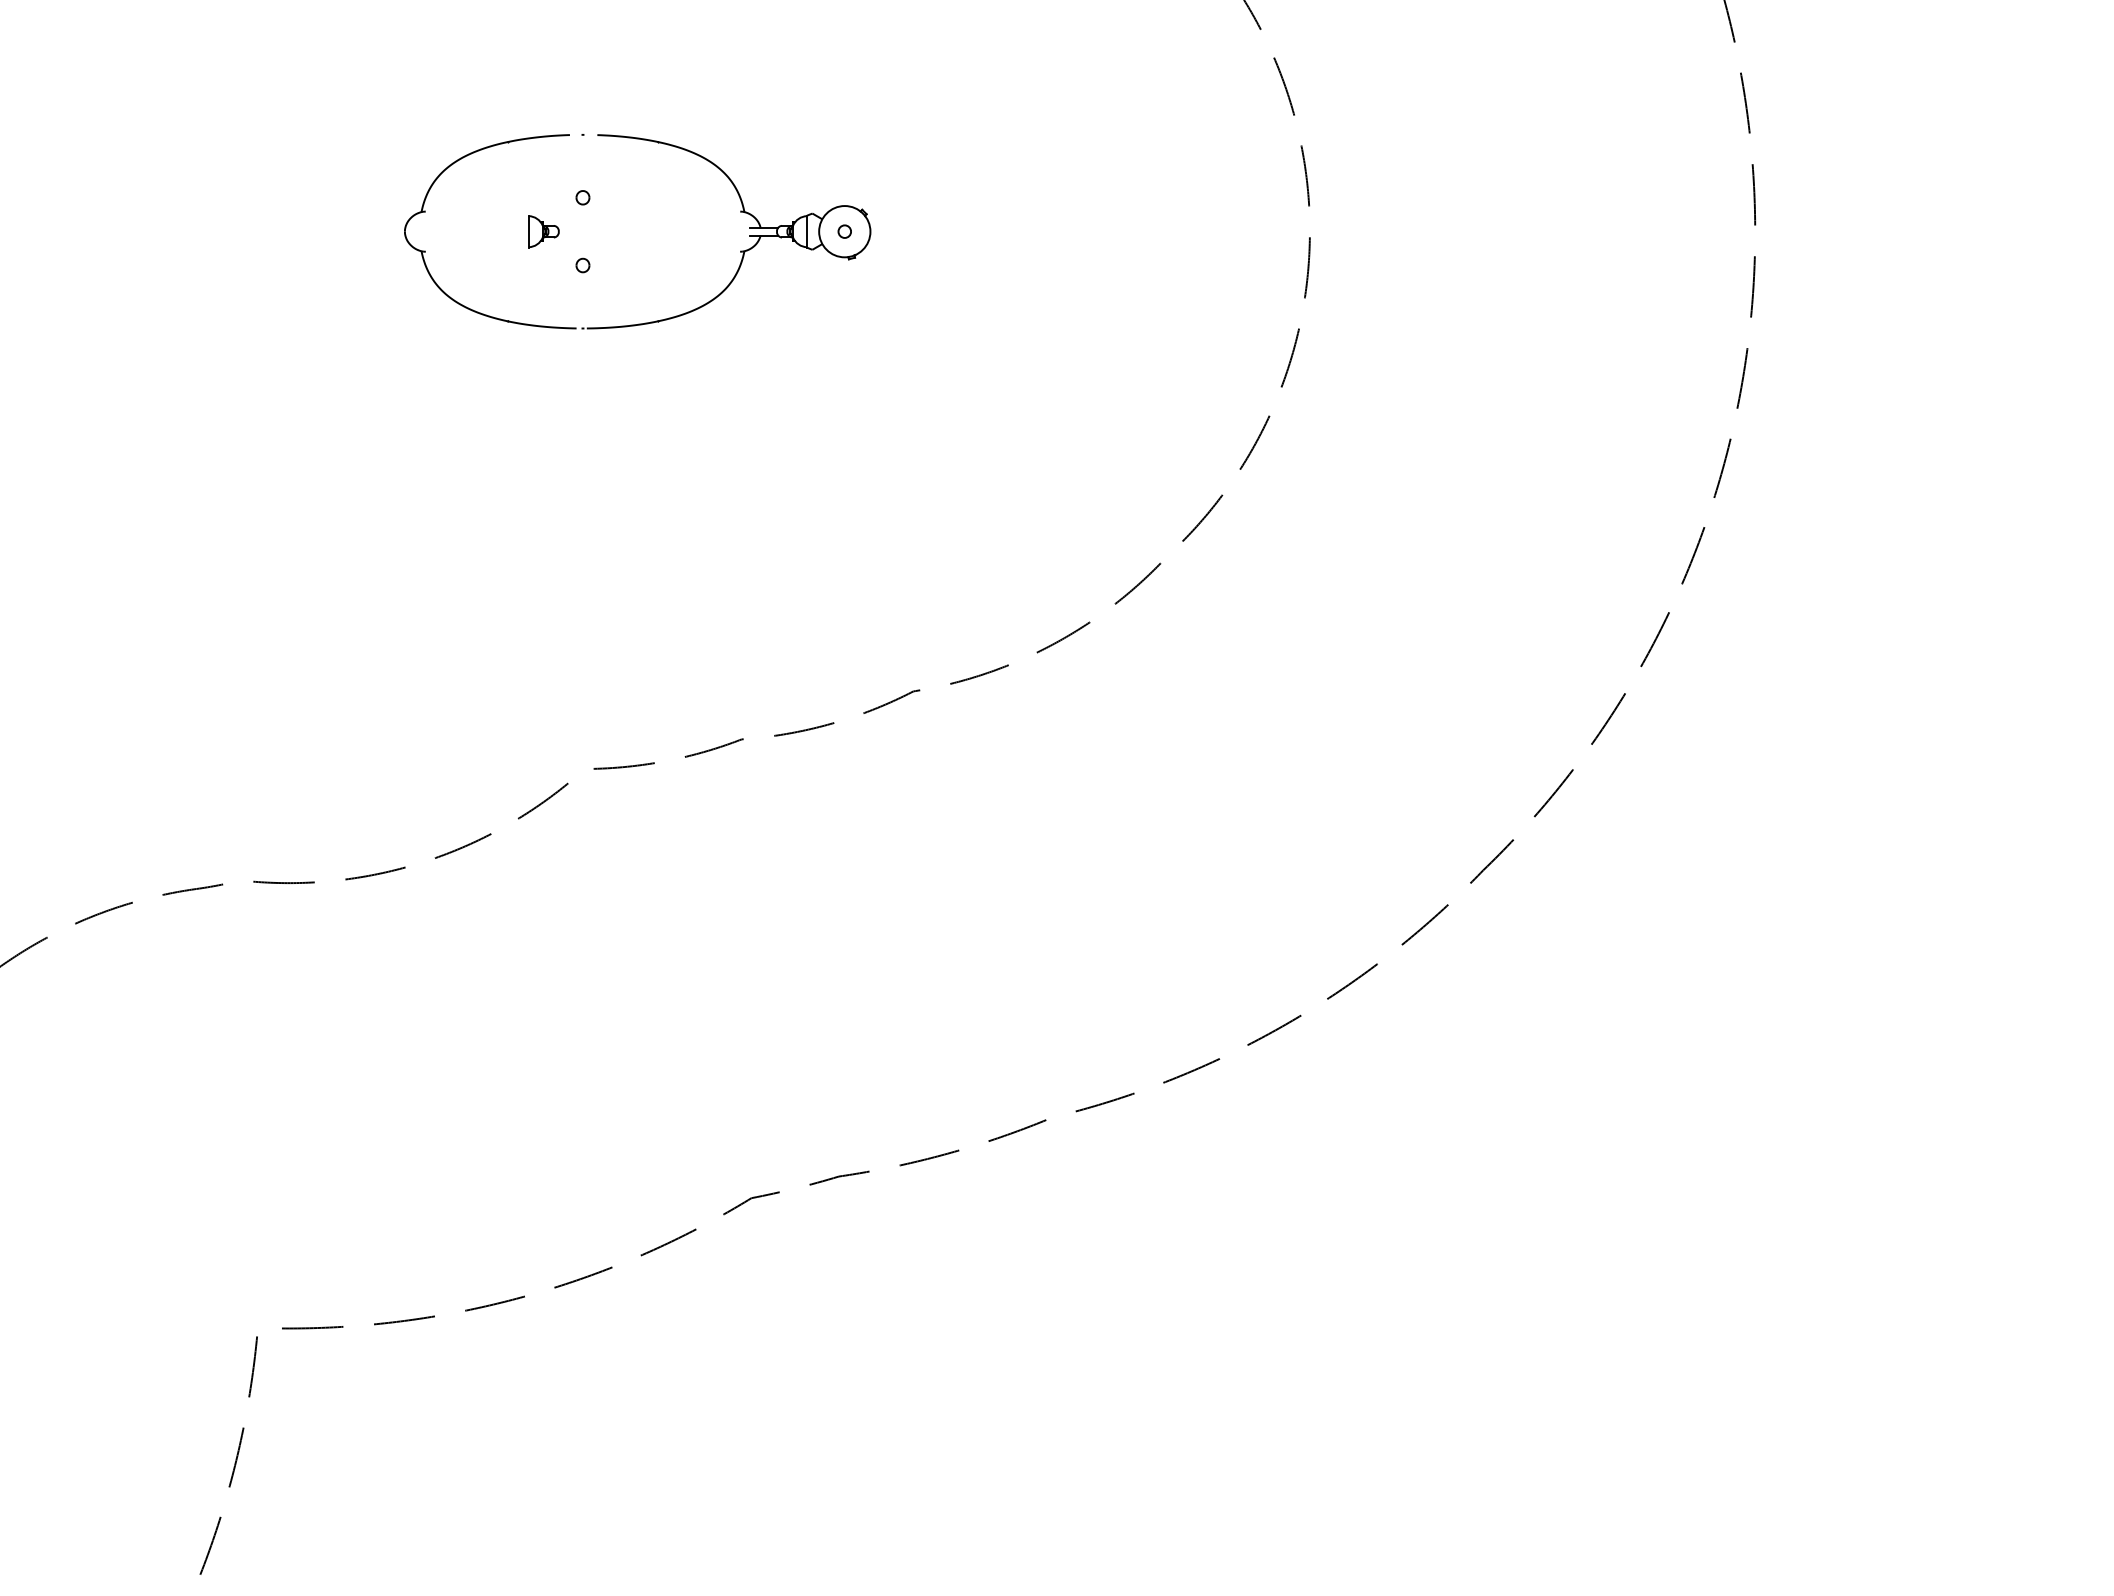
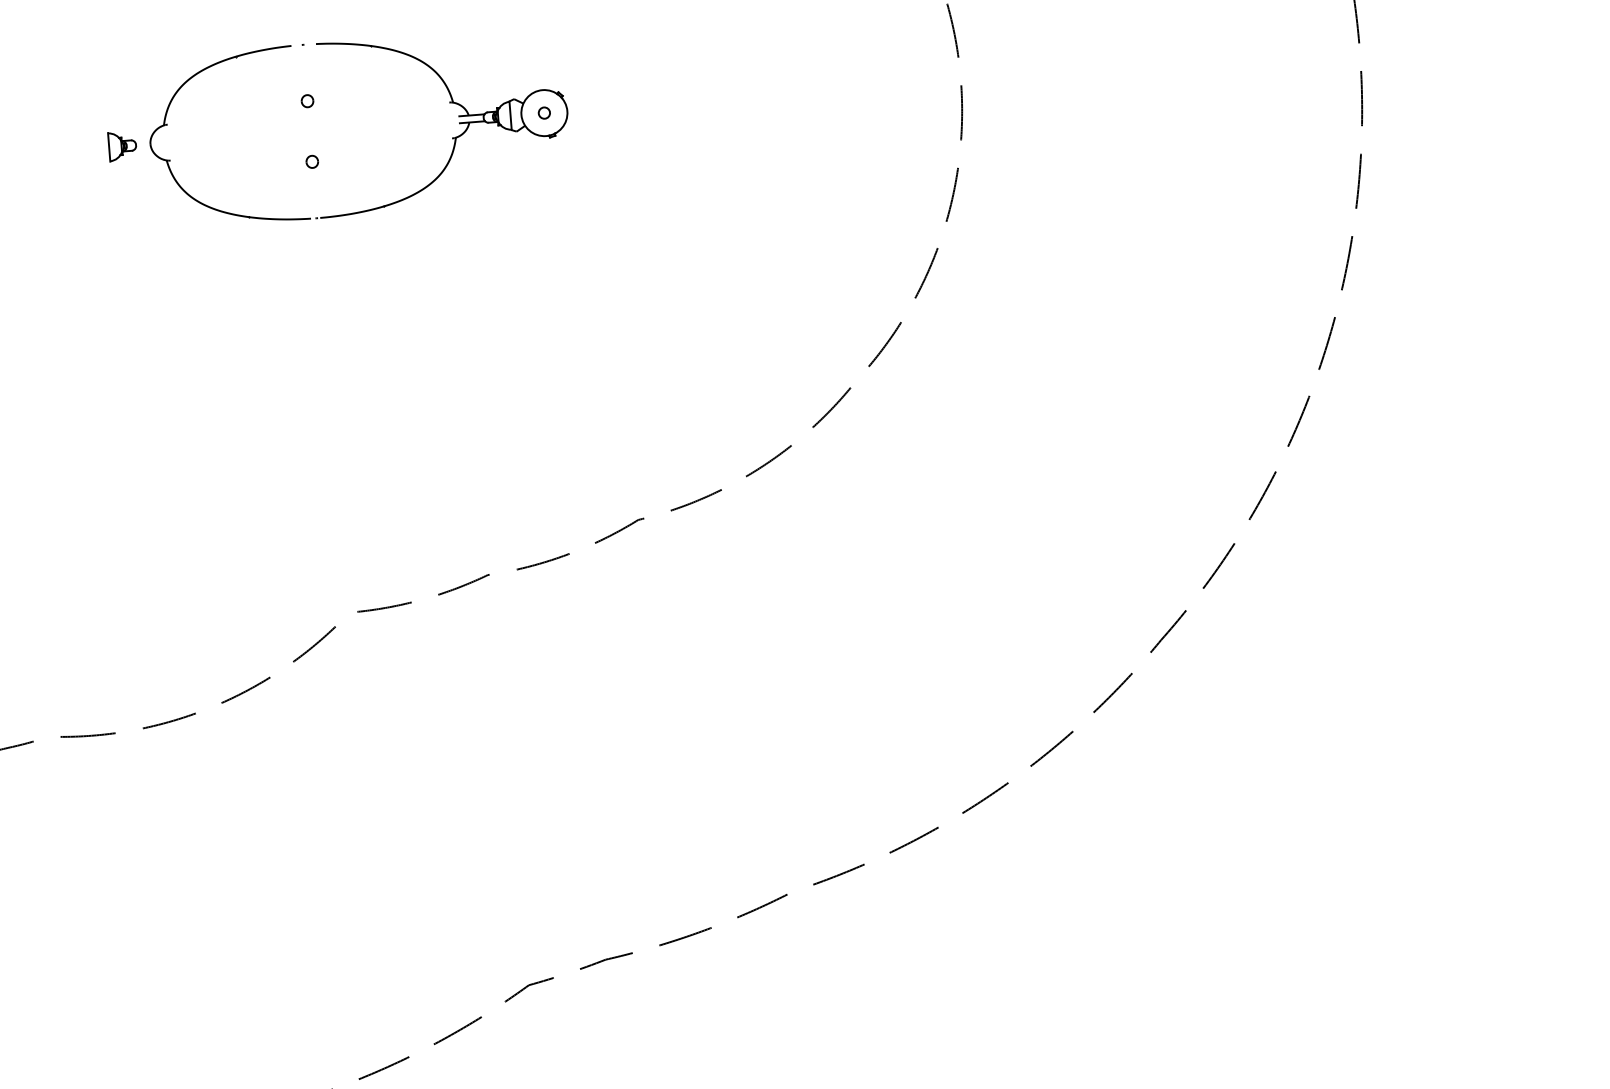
part: (543, 231) -> (122, 146), moved

